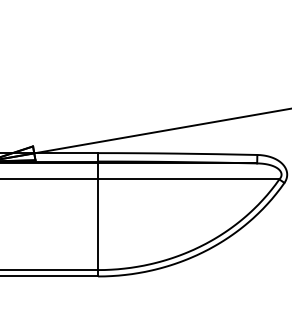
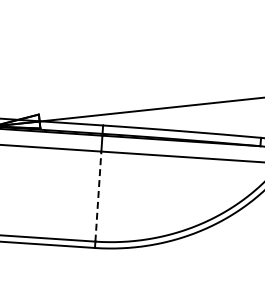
line: (98, 224) -> (98, 196), solid -> dashed

